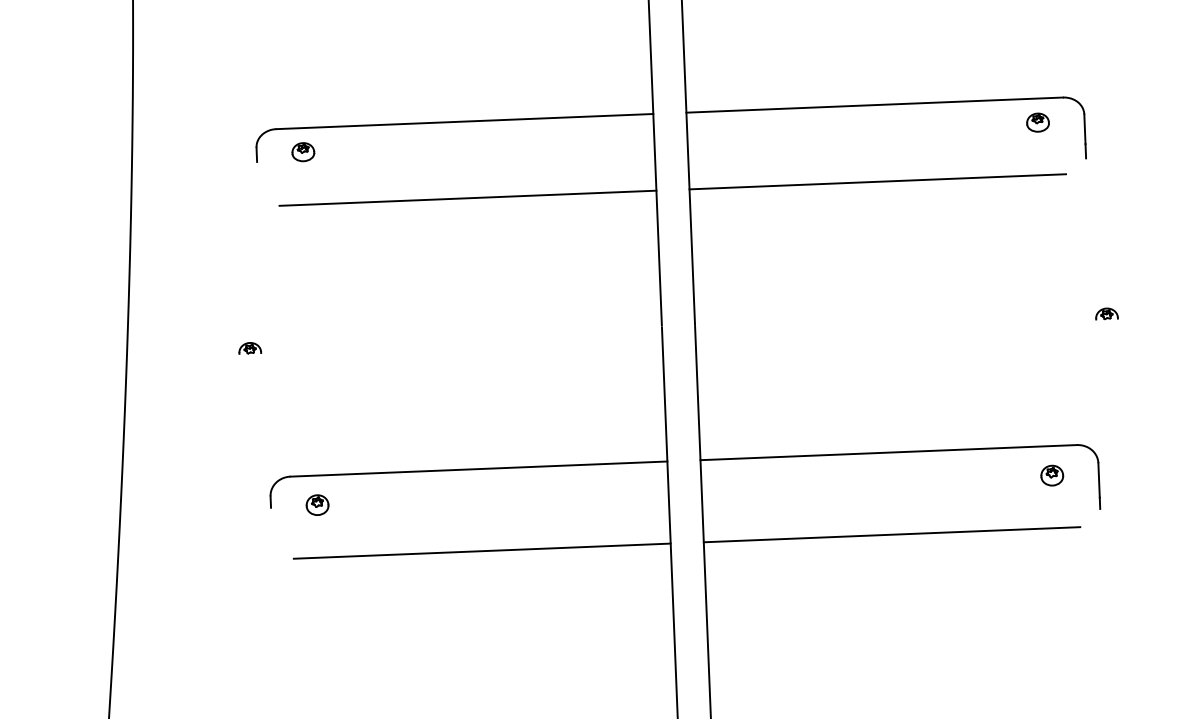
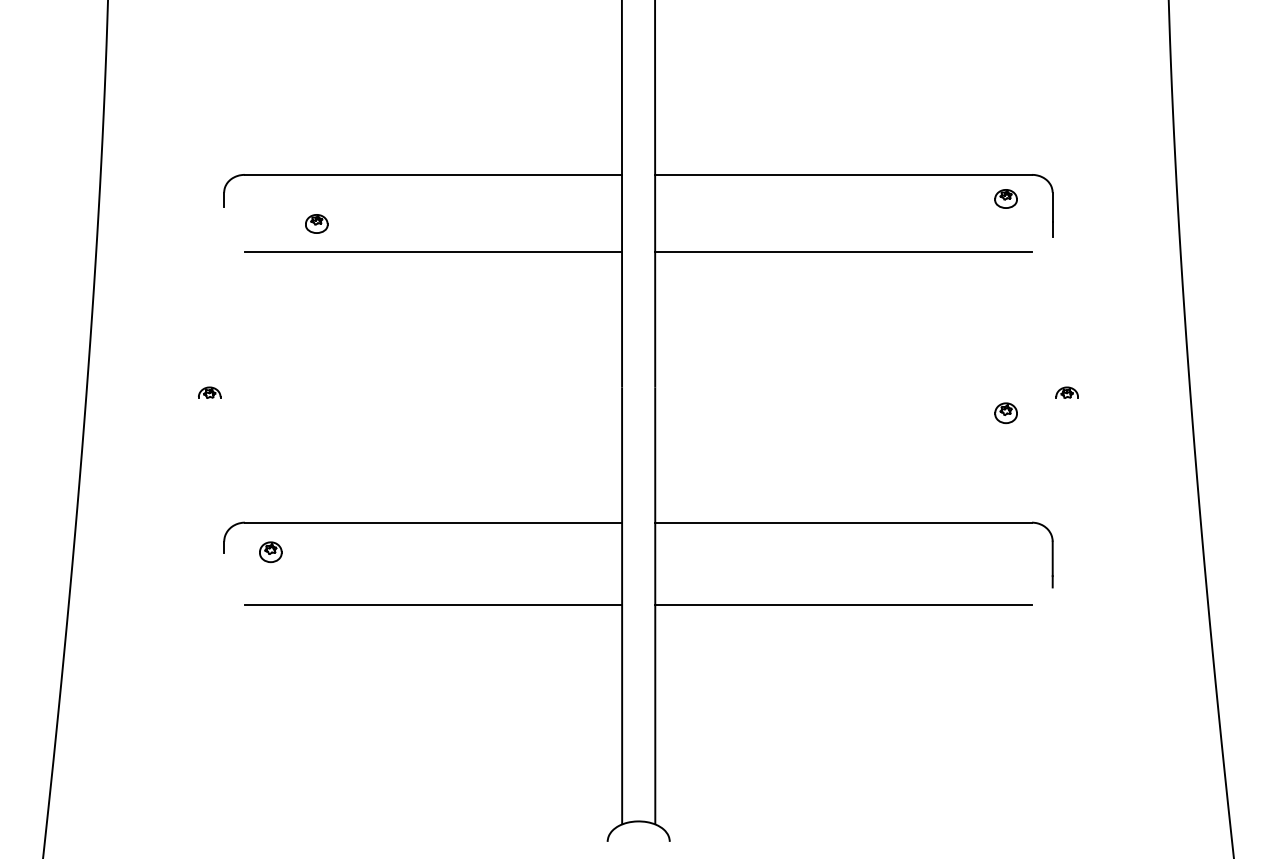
part: (303, 151) -> (316, 223), moved
part: (1051, 475) -> (1005, 413), moved

